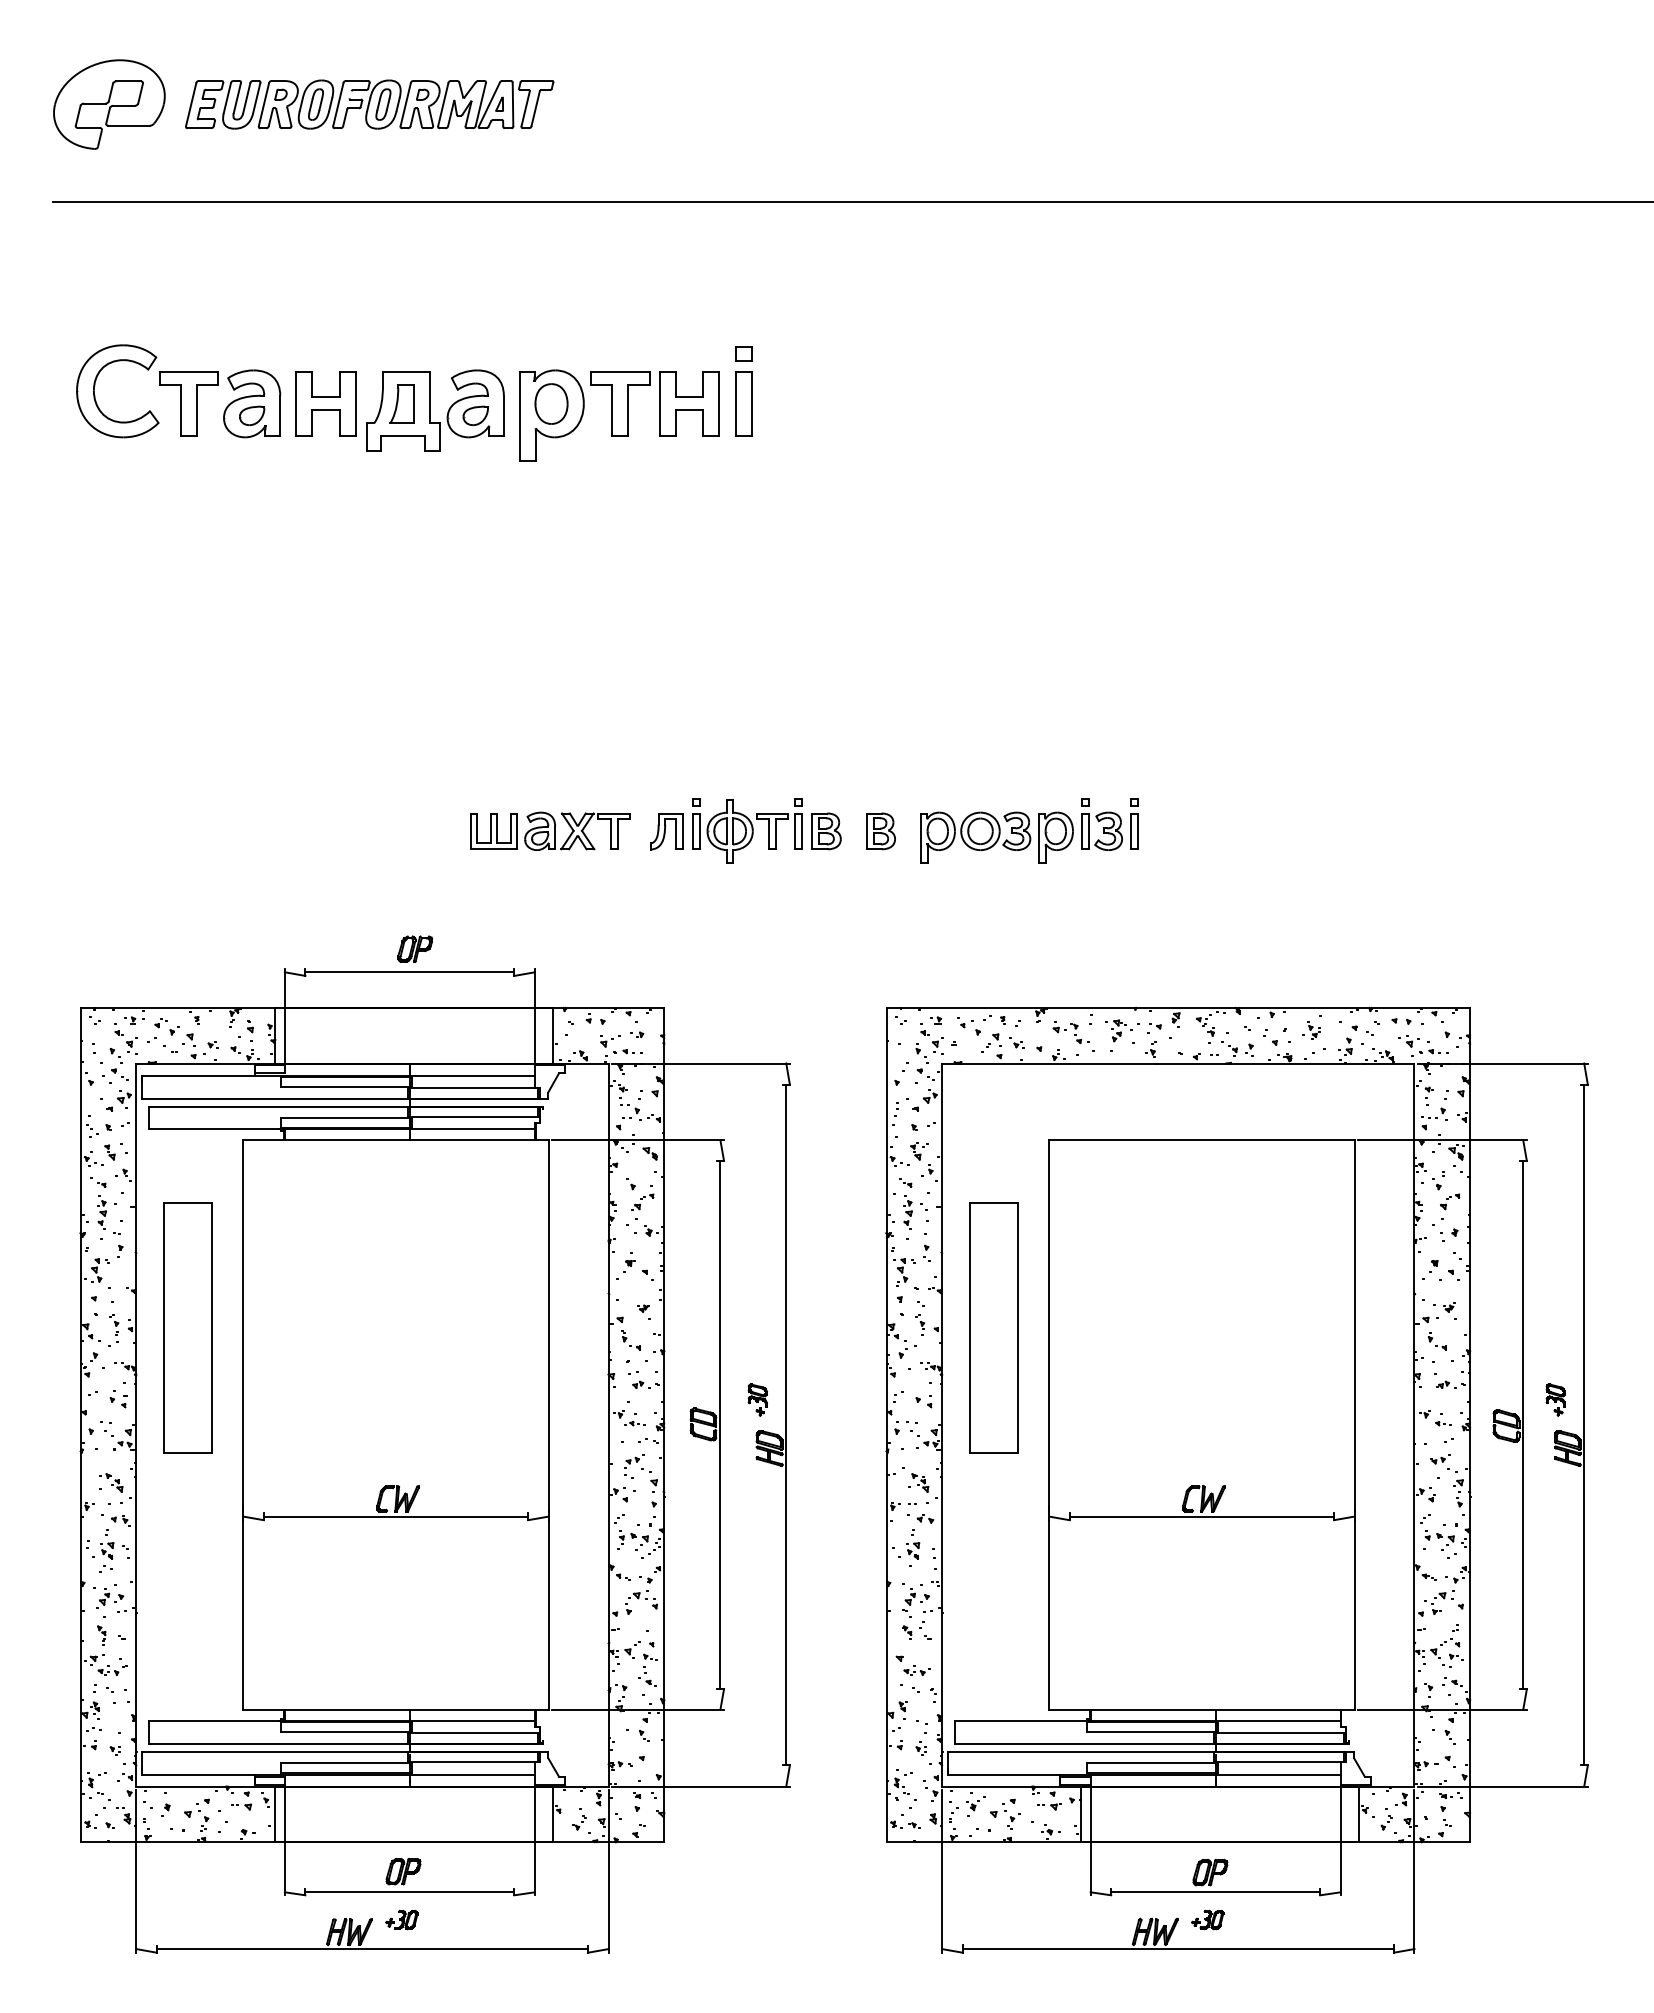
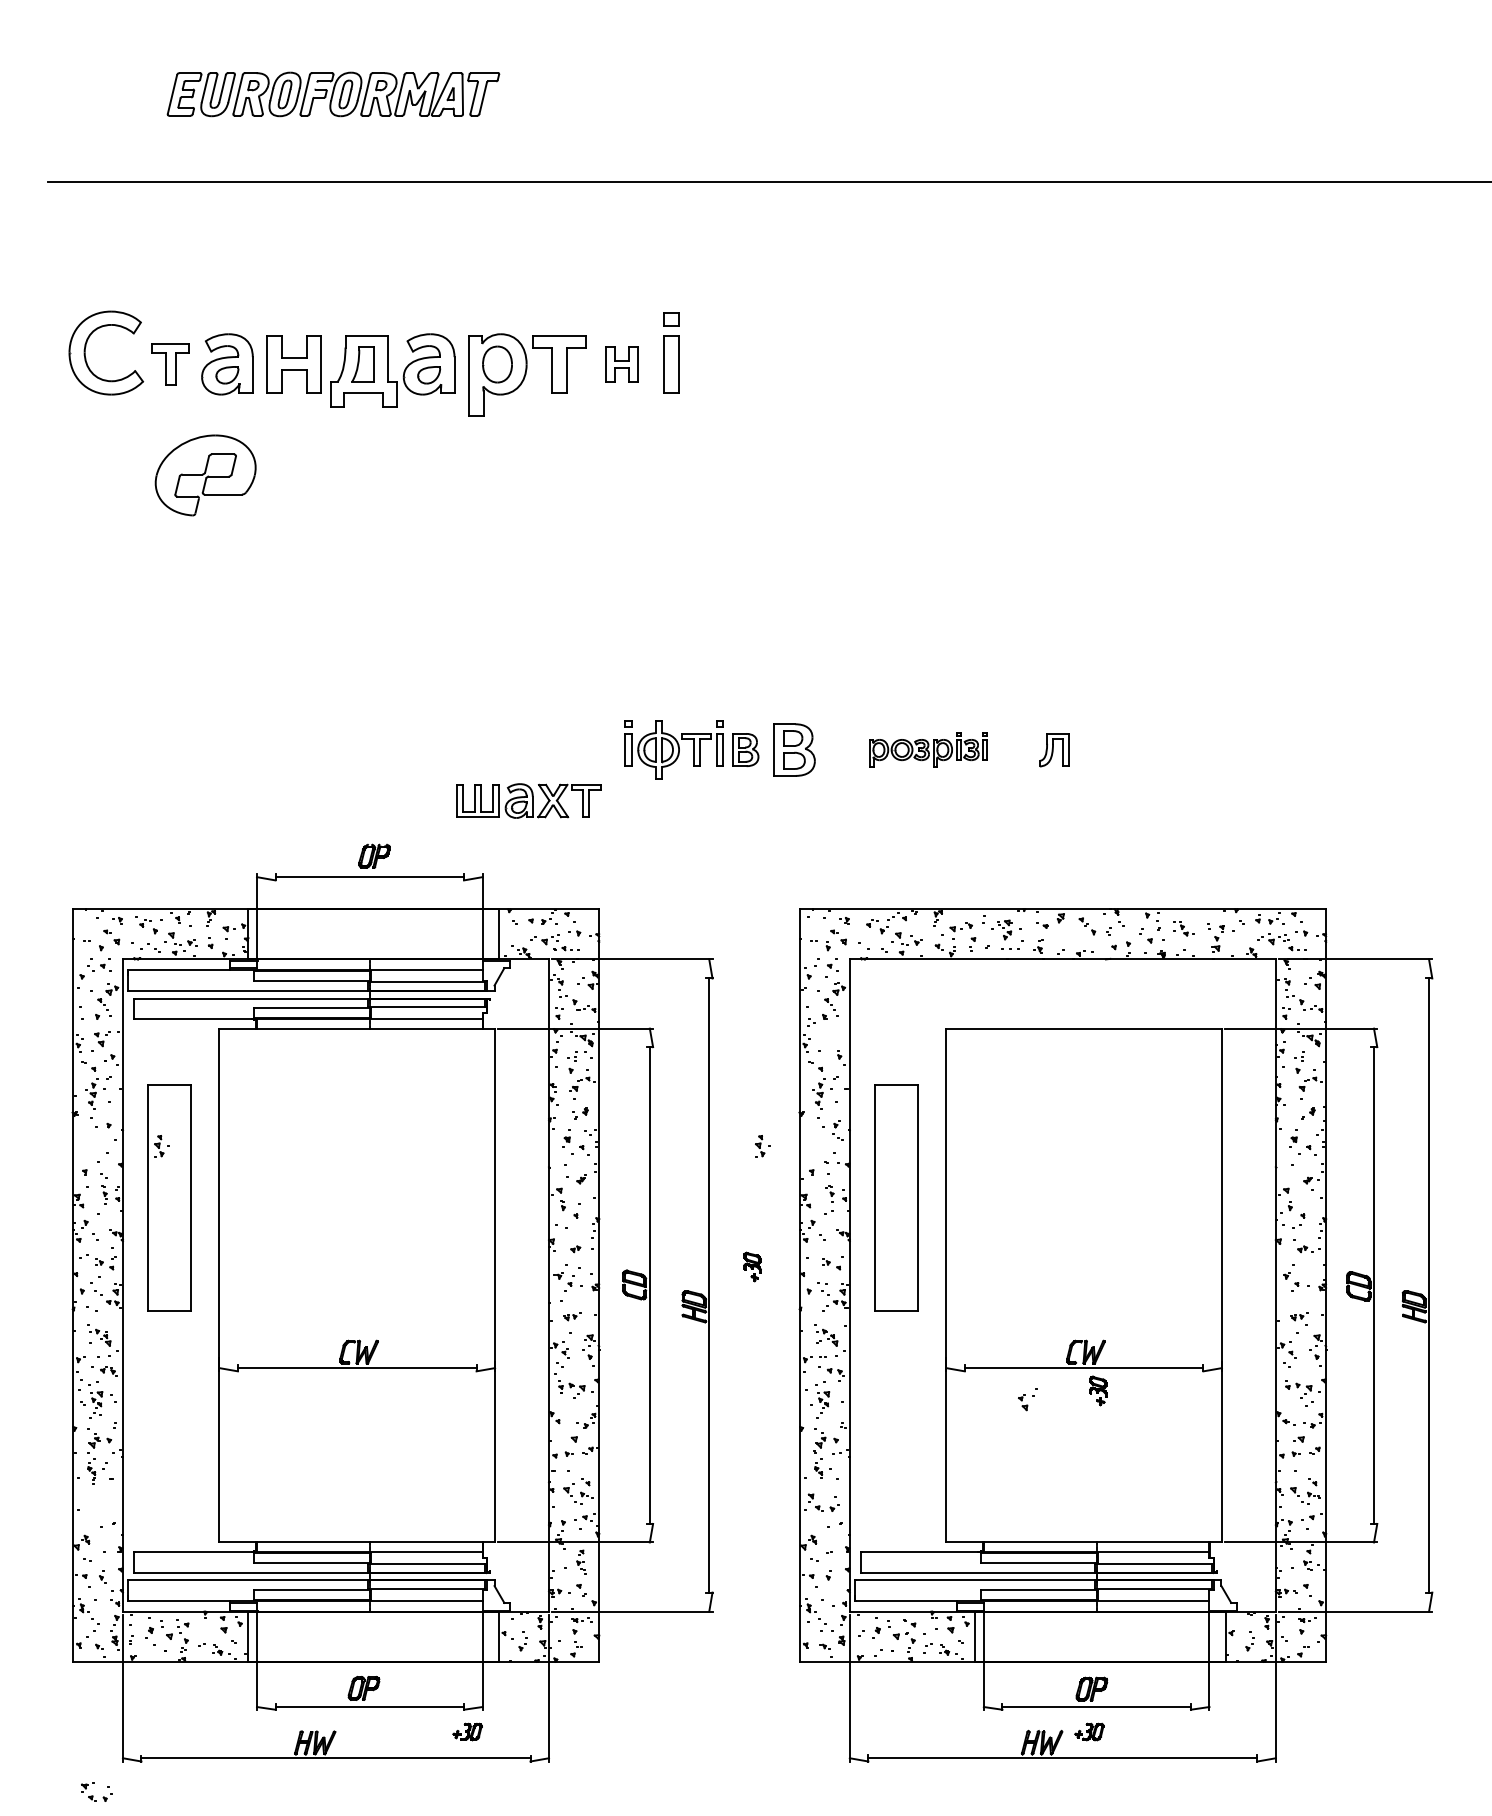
part: (109, 104) -> (205, 475), moved
part: (189, 403) -> (170, 364), size x0.7
part: (688, 403) -> (621, 364), size x0.6
part: (550, 830) -> (528, 800), moved
part: (880, 830) -> (794, 749), size x1.6
part: (1029, 830) -> (928, 749), size x0.6
part: (666, 831) -> (1054, 750), moved
part: (920, 1147) -> (1027, 1399), moved
part: (99, 1270) -> (161, 1146), moved
part: (905, 1270) -> (762, 1146), moved
part: (757, 1399) -> (752, 1266), moved
part: (1555, 1399) -> (1098, 1390), moved
part: (106, 1664) -> (96, 1791), moved
part: (401, 1919) -> (467, 1731), moved

